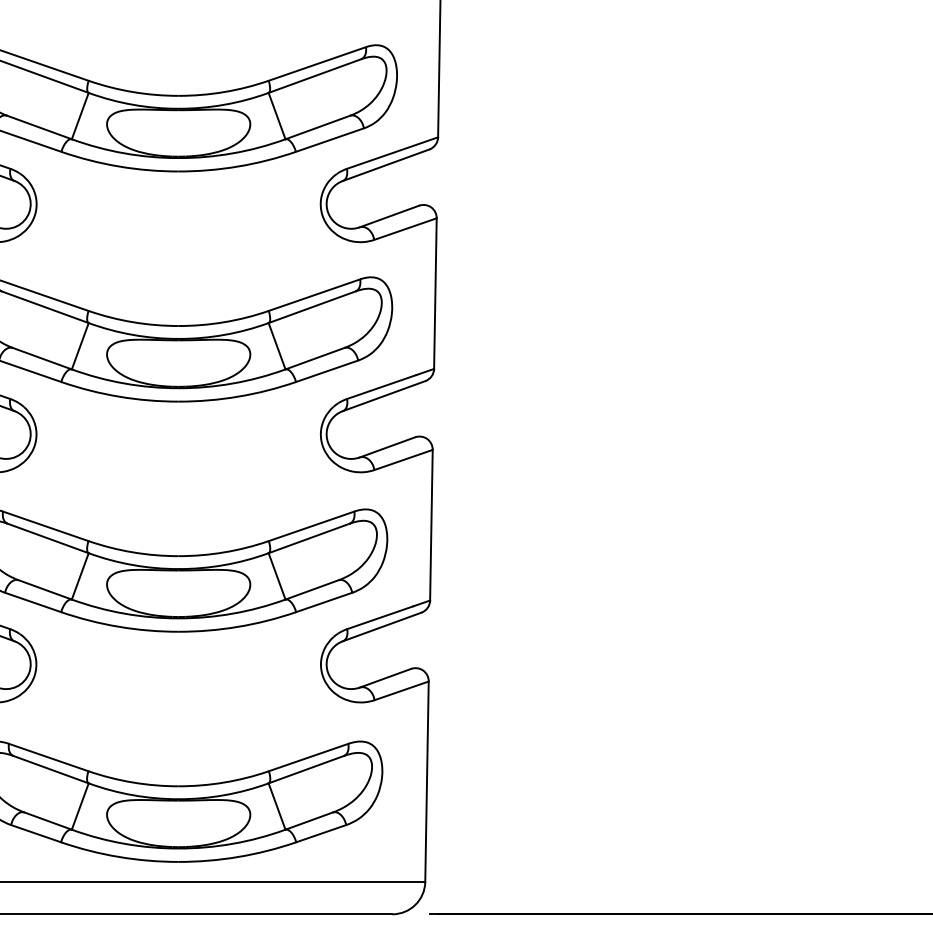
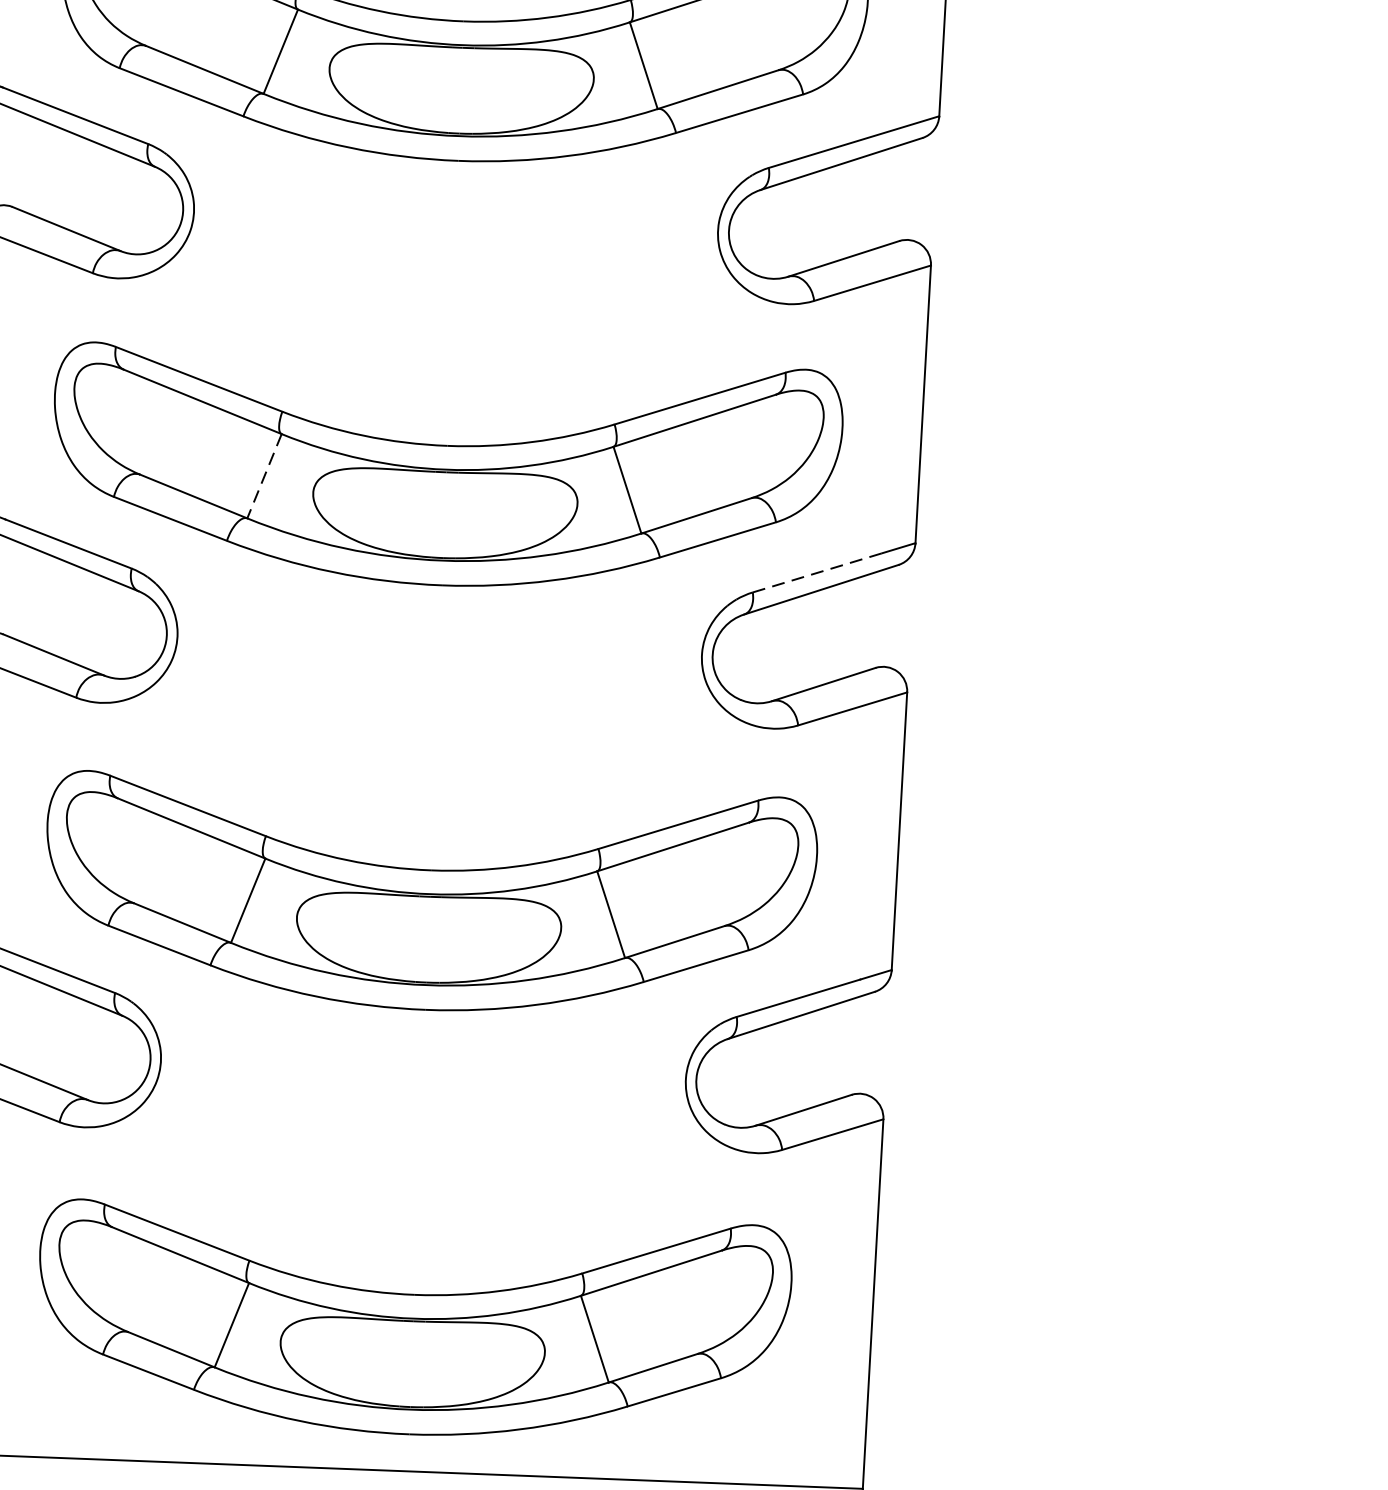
line: (80, 346) -> (264, 476), solid -> dashed
line: (381, 387) -> (817, 573), solid -> dashed

